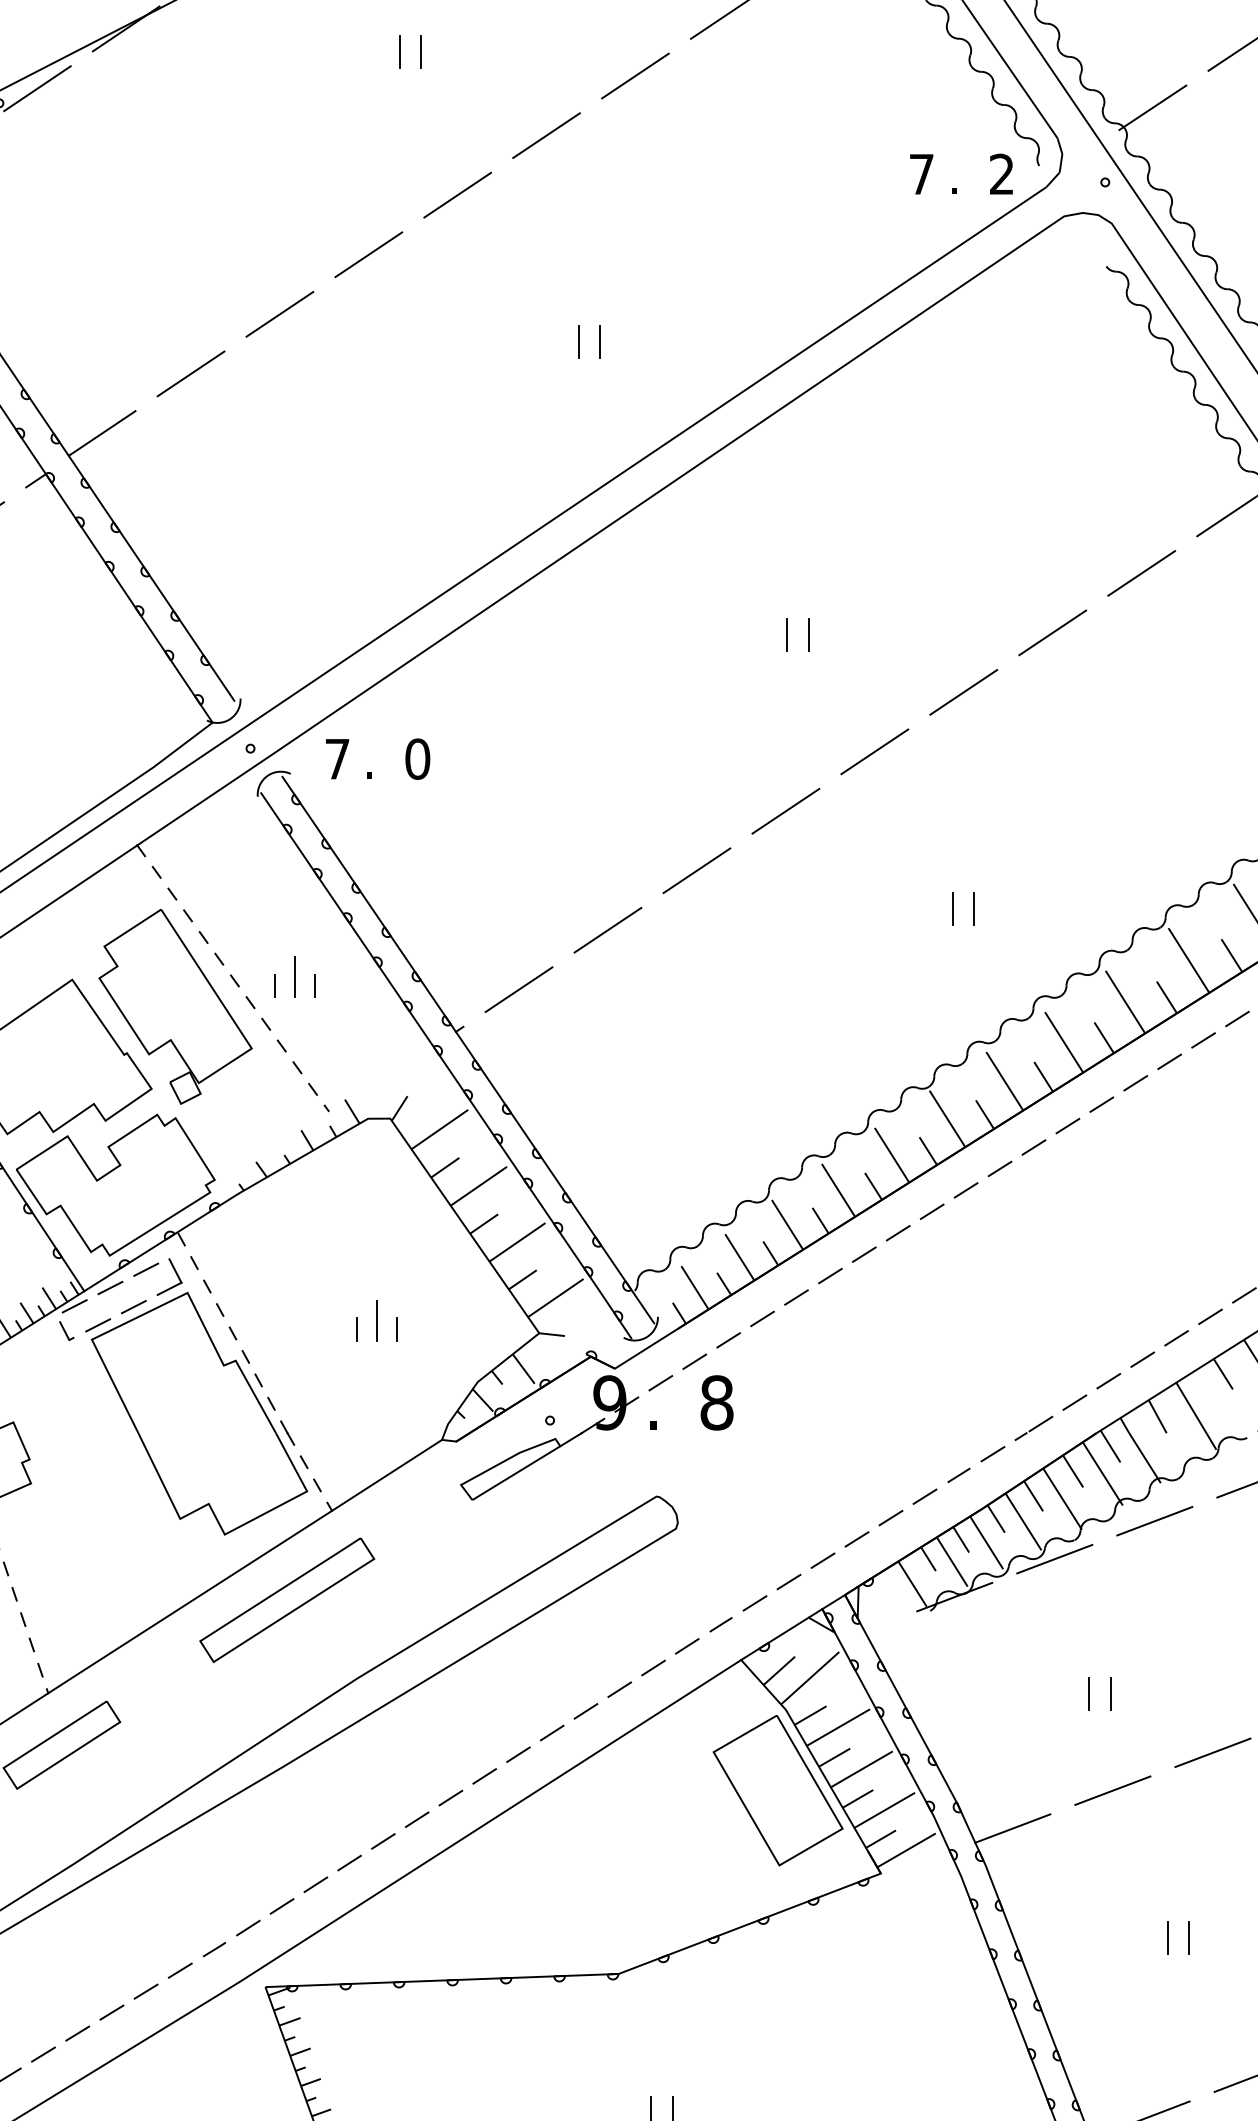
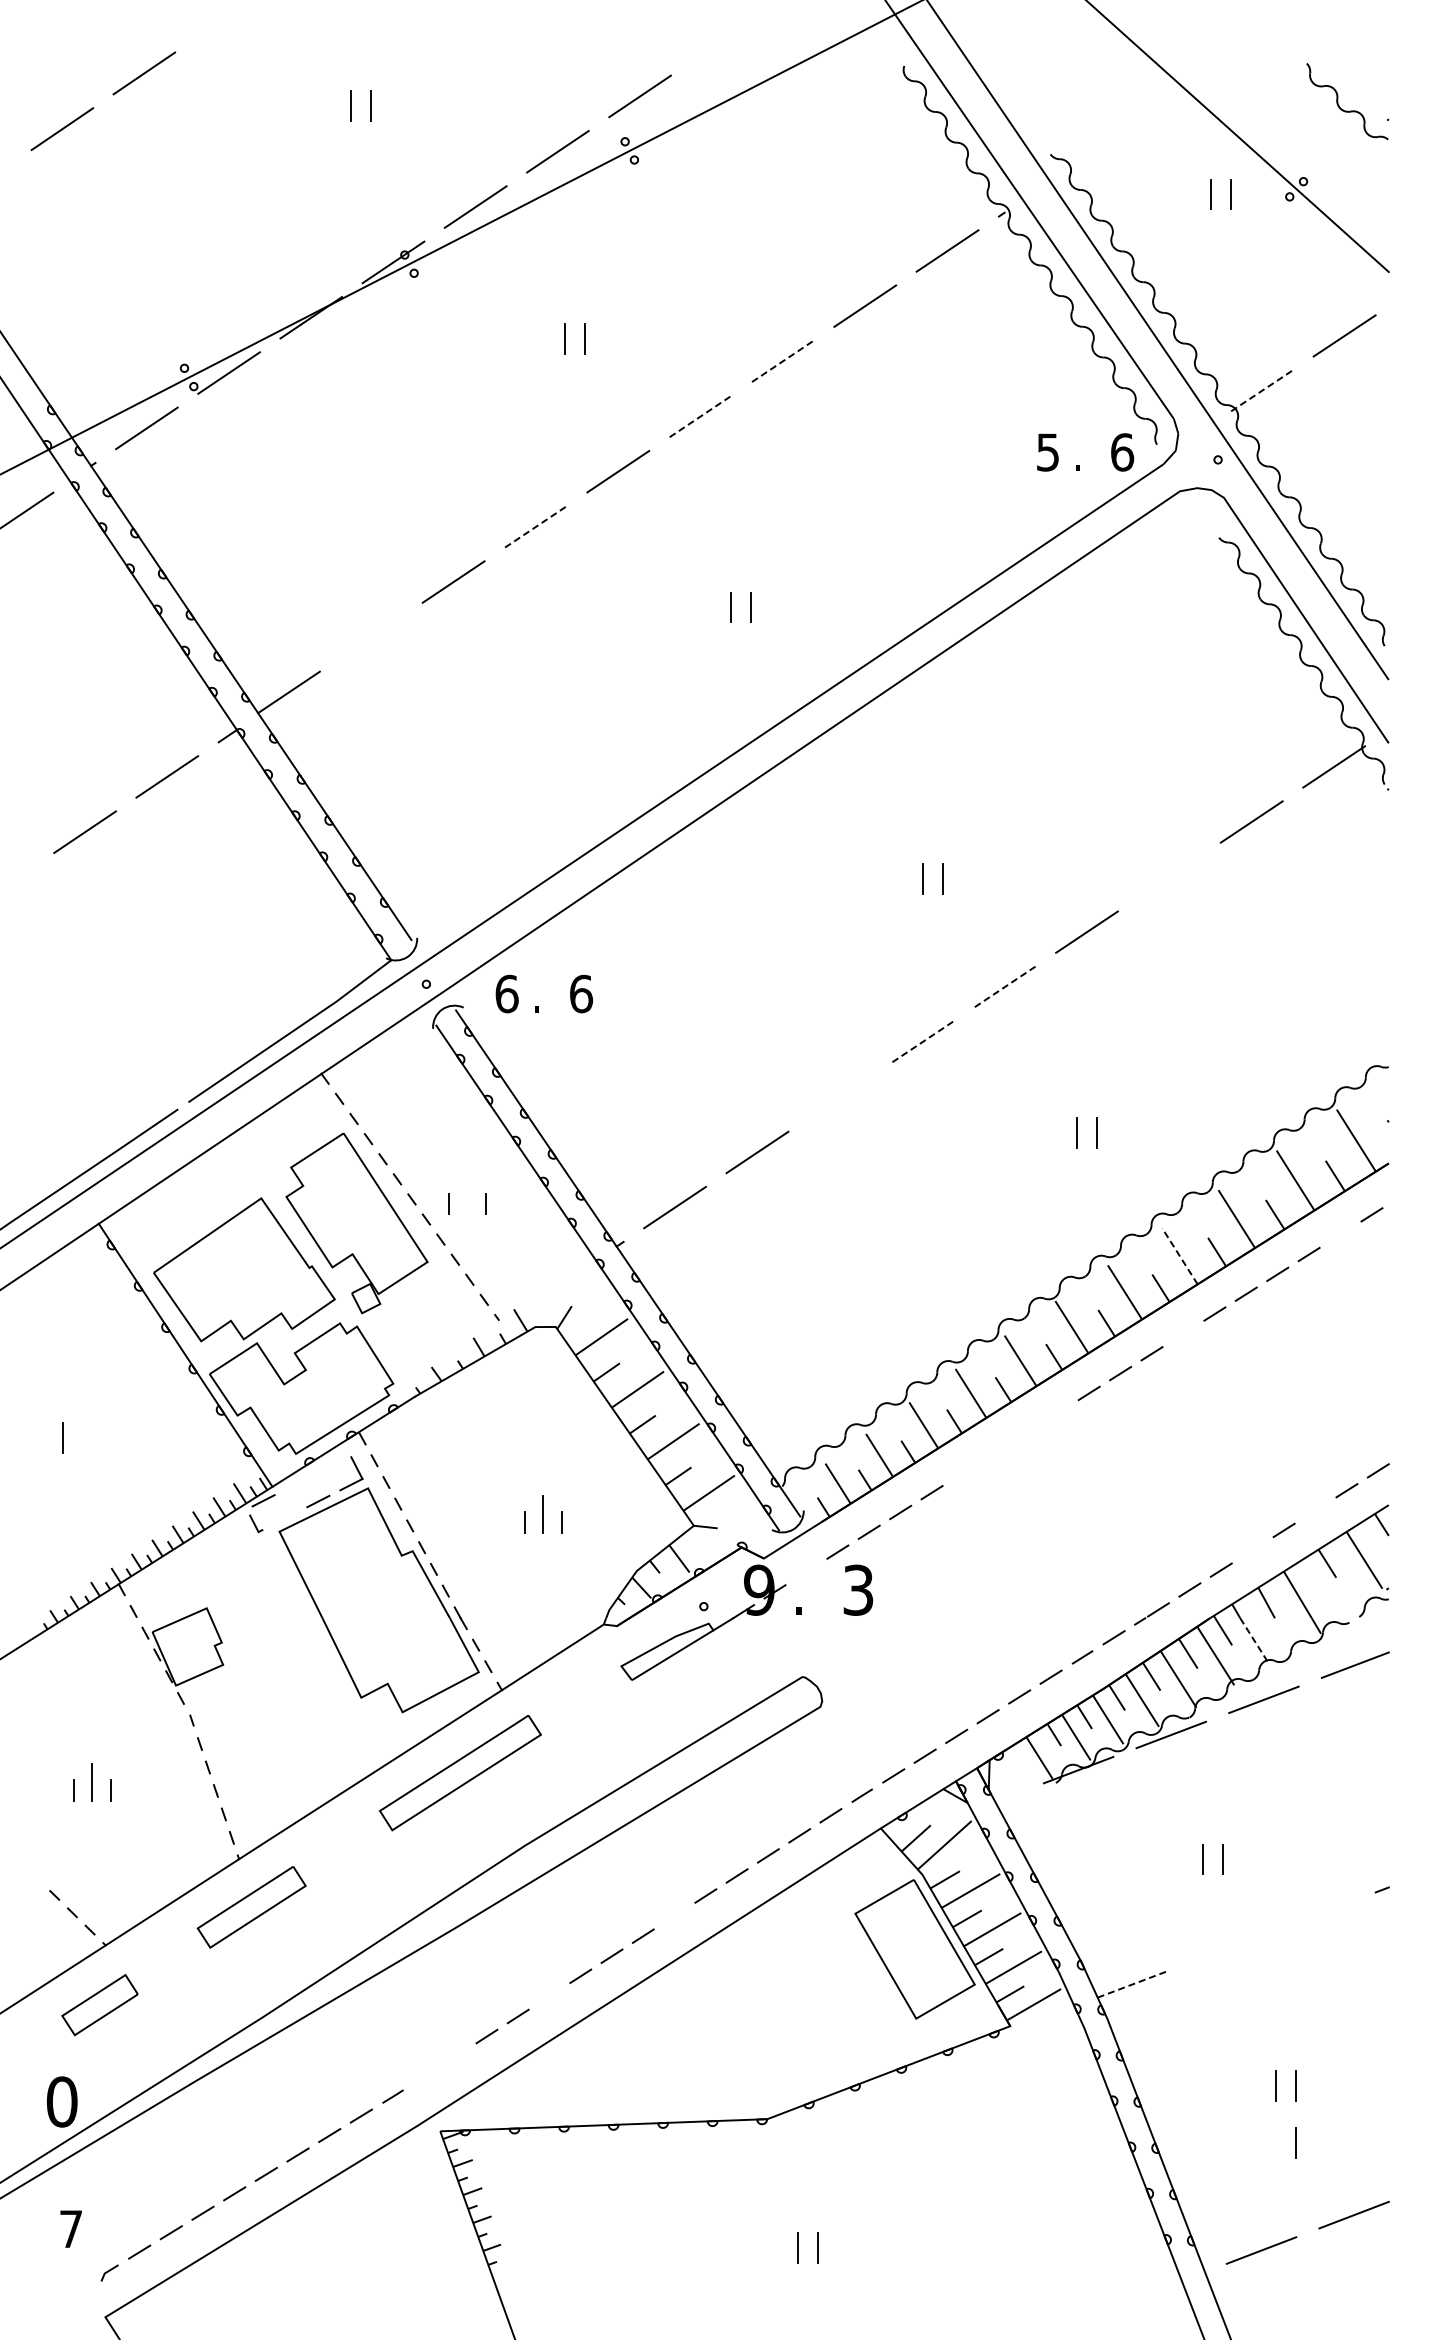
line: (636, 76) -> (783, 361), solid -> dashed
line: (1153, 107) -> (1262, 390), solid -> dashed
line: (547, 135) -> (701, 416), solid -> dashed
text: (921, 174) -> (1047, 452), 7 -> 5
text: (1002, 174) -> (1122, 452), 2 -> 6
line: (369, 254) -> (536, 526), solid -> dashed
line: (191, 373) -> (371, 636), removed
line: (1052, 632) -> (1169, 876), removed
line: (874, 752) -> (1004, 987), solid -> dashed
text: (336, 758) -> (506, 993), 7 -> 6
text: (417, 758) -> (581, 993), 0 -> 6
line: (785, 811) -> (921, 1042), solid -> dashed
line: (696, 870) -> (839, 1097), removed
line: (294, 976) -> (467, 1195), removed
line: (1237, 1018) -> (1340, 1234), removed
line: (1063, 1041) -> (1179, 1255), solid -> dashed
line: (1066, 1125) -> (1182, 1333), removed
line: (931, 1210) -> (1057, 1412), removed
line: (897, 1232) -> (1025, 1432), removed
line: (863, 1254) -> (994, 1452), removed
line: (145, 1269) -> (329, 1466), removed
line: (830, 1275) -> (963, 1472), removed
line: (110, 1287) -> (296, 1483), removed
line: (1210, 1316) -> (1315, 1510), removed
line: (98, 1325) -> (285, 1518), removed
line: (1142, 1358) -> (1252, 1549), removed
line: (659, 1382) -> (805, 1571), removed
text: (717, 1402) -> (858, 1589), 8 -> 3
line: (1145, 1458) -> (1255, 1641), solid -> dashed
line: (1212, 1752) -> (1317, 1914), removed
line: (518, 1754) -> (674, 1915), removed
line: (1112, 1790) -> (1224, 1949), removed
line: (1012, 1828) -> (1132, 1984), solid -> dashed
line: (383, 1841) -> (549, 1996), removed
line: (281, 1906) -> (455, 2056), removed
line: (247, 1927) -> (423, 2076), removed
line: (1188, 1999) -> (1295, 2142), added

